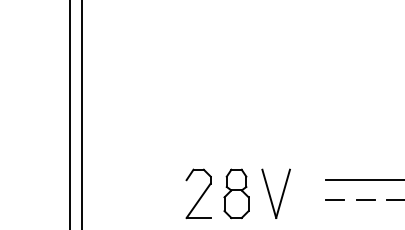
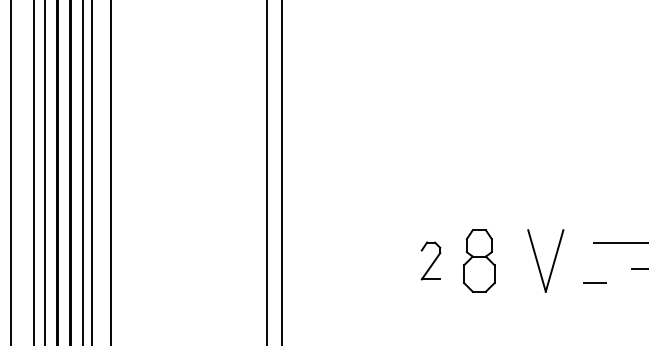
part: (198, 193) -> (430, 260), size x0.6
part: (270, 194) -> (538, 261), moved
line: (334, 199) -> (594, 282), moved

